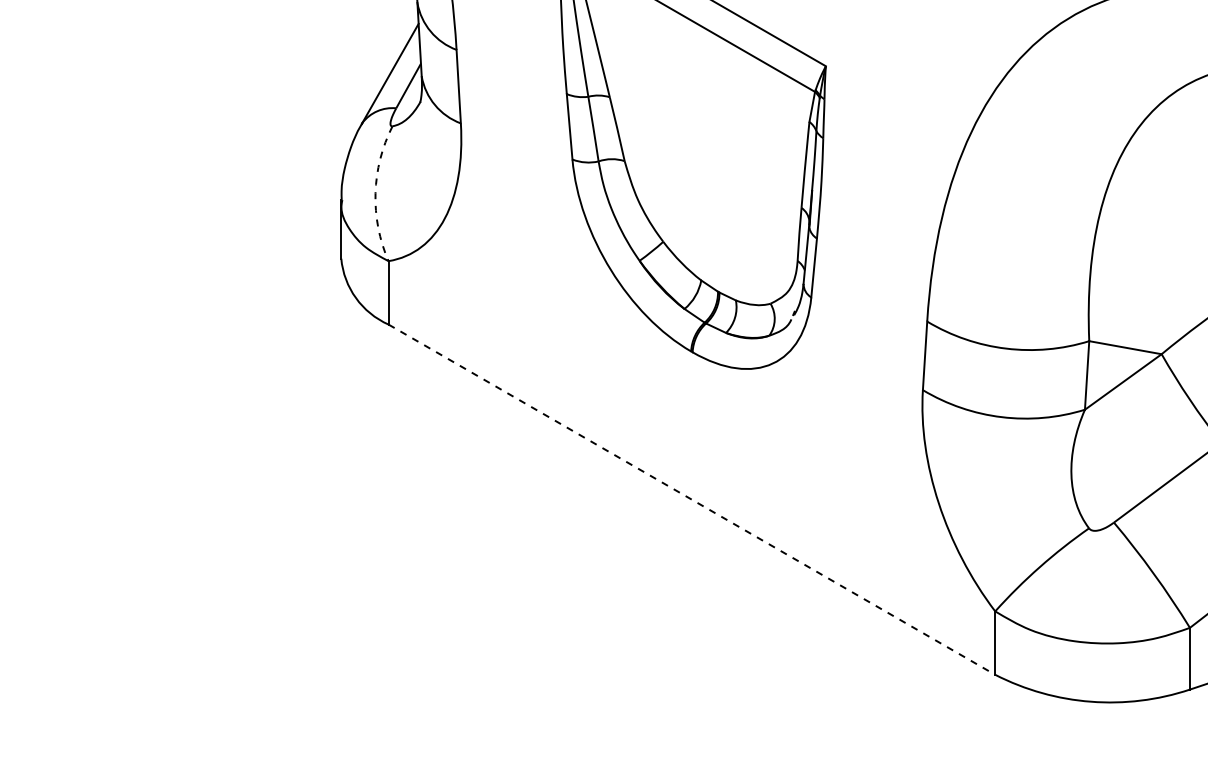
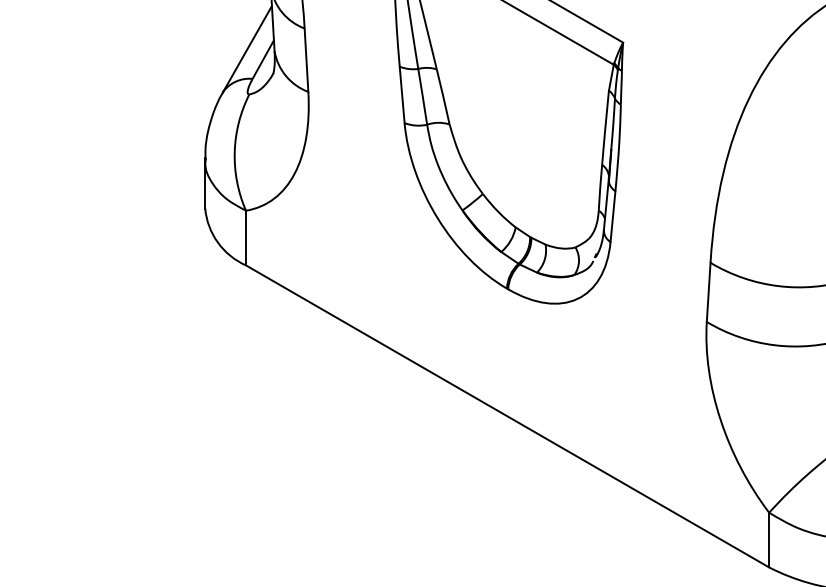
arc: (375, 193) -> (234, 152), dashed -> solid
line: (692, 499) -> (508, 416), dashed -> solid

